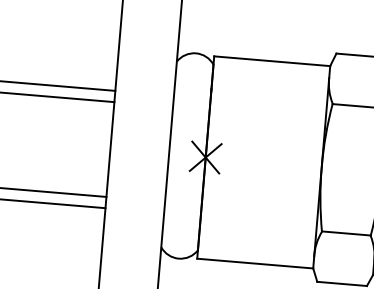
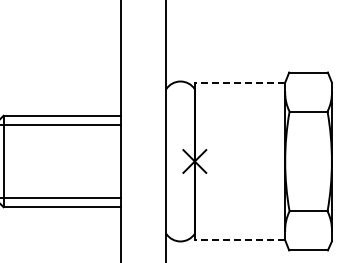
line: (271, 60) -> (239, 82), solid -> dashed
line: (254, 263) -> (239, 240), solid -> dashed

